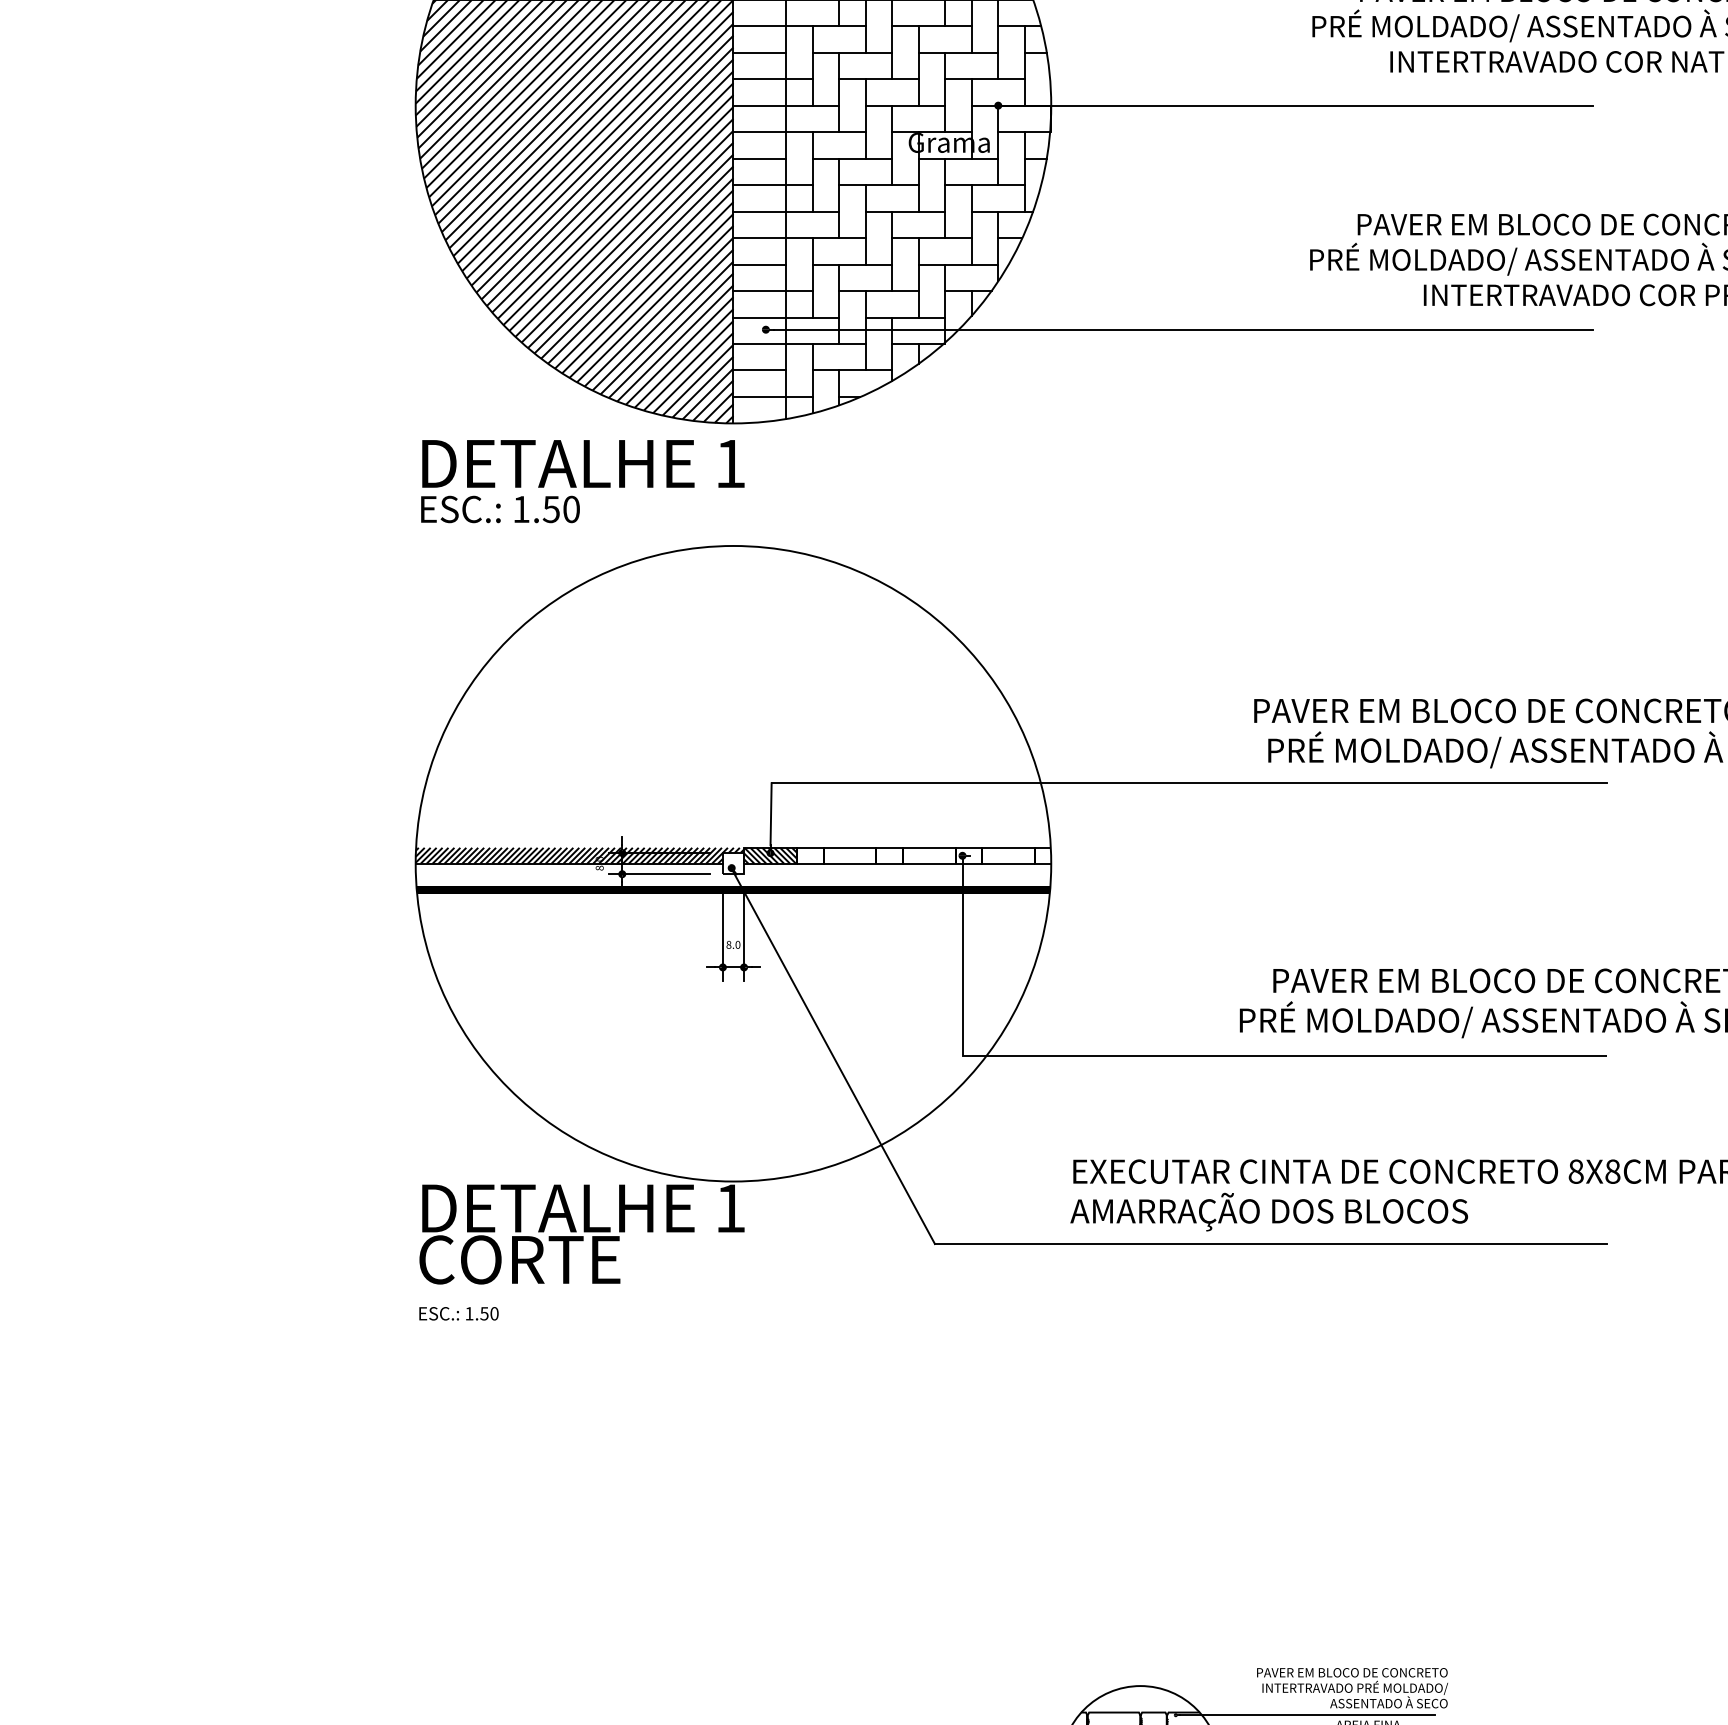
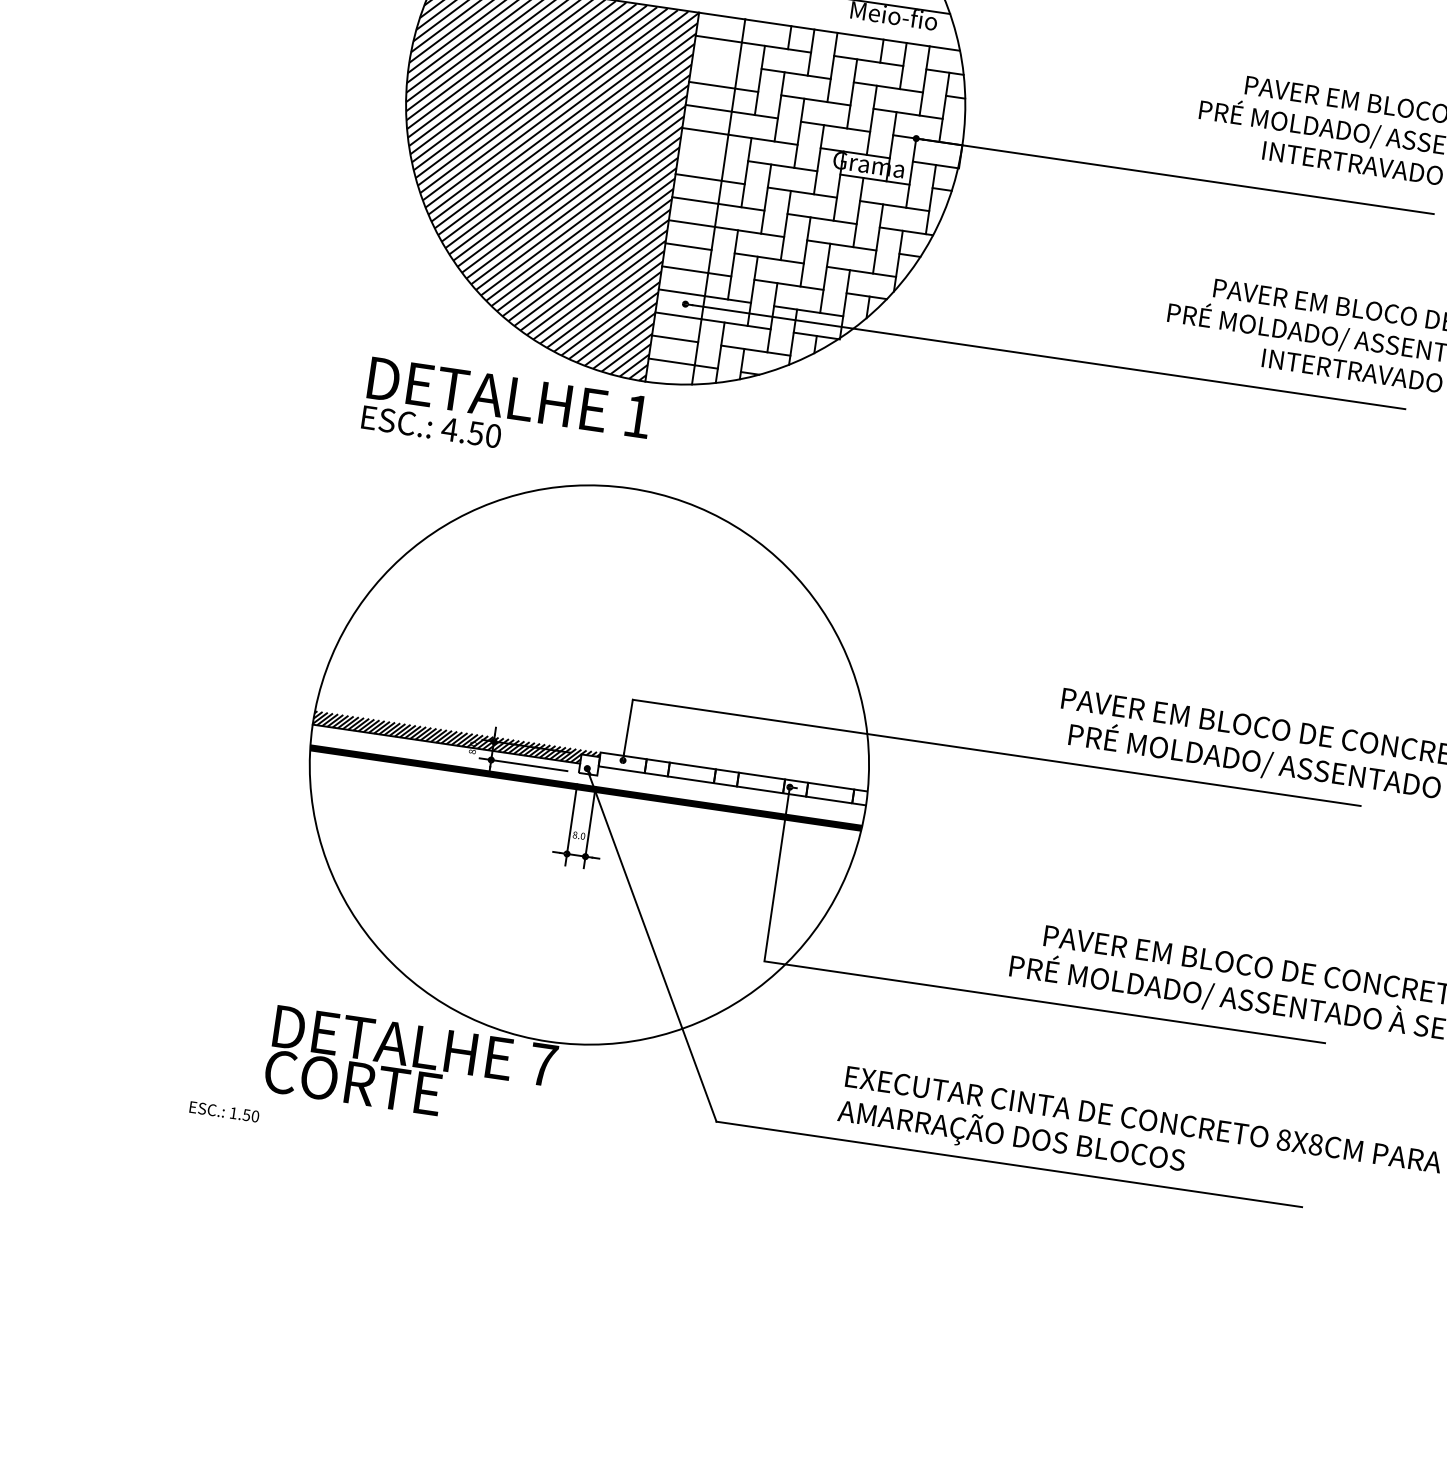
line: (759, 52) -> (715, 61), removed
line: (759, 158) -> (701, 154), removed
text: (521, 509) -> (449, 429), 1.50 -> 4.50
hatch: (770, 855) -> (622, 762), removed
text: (730, 1208) -> (543, 1064), 1 -> 7
text: (458, 1313) -> (224, 1111), moved

